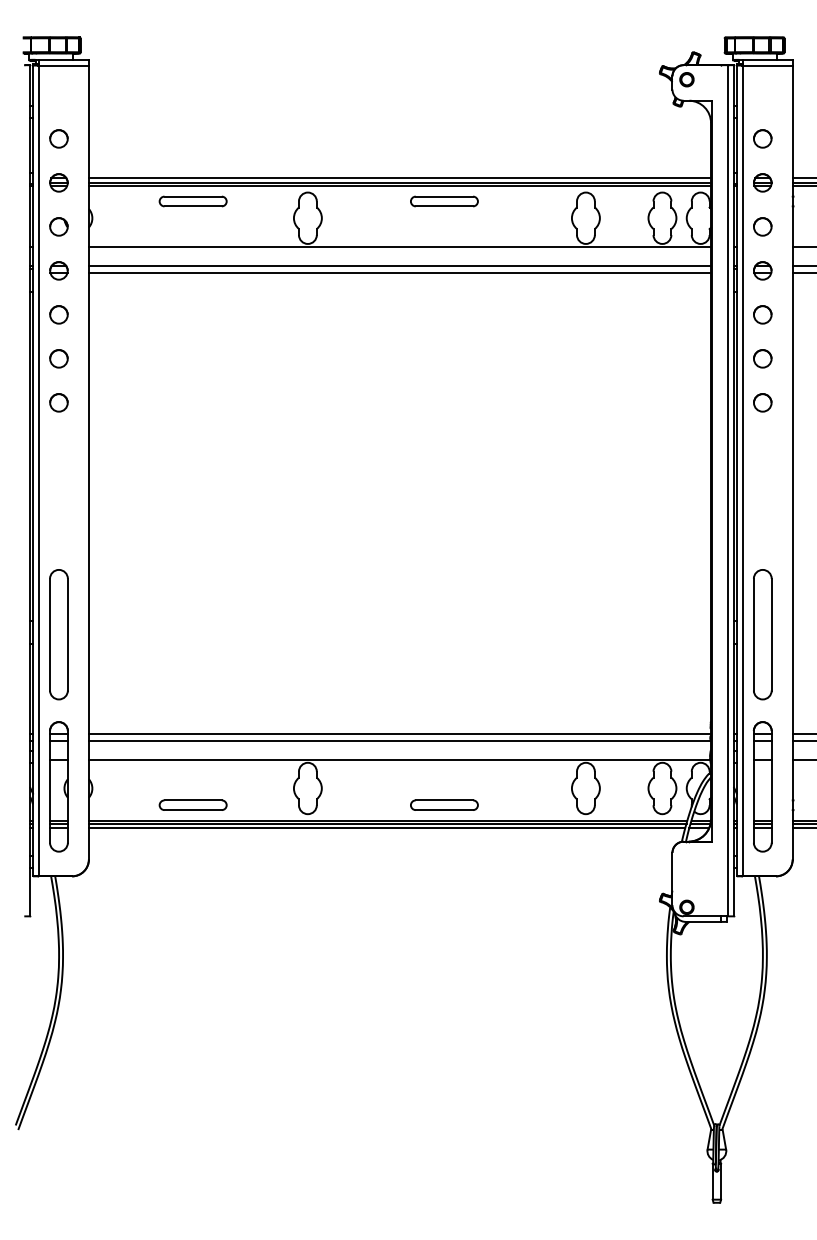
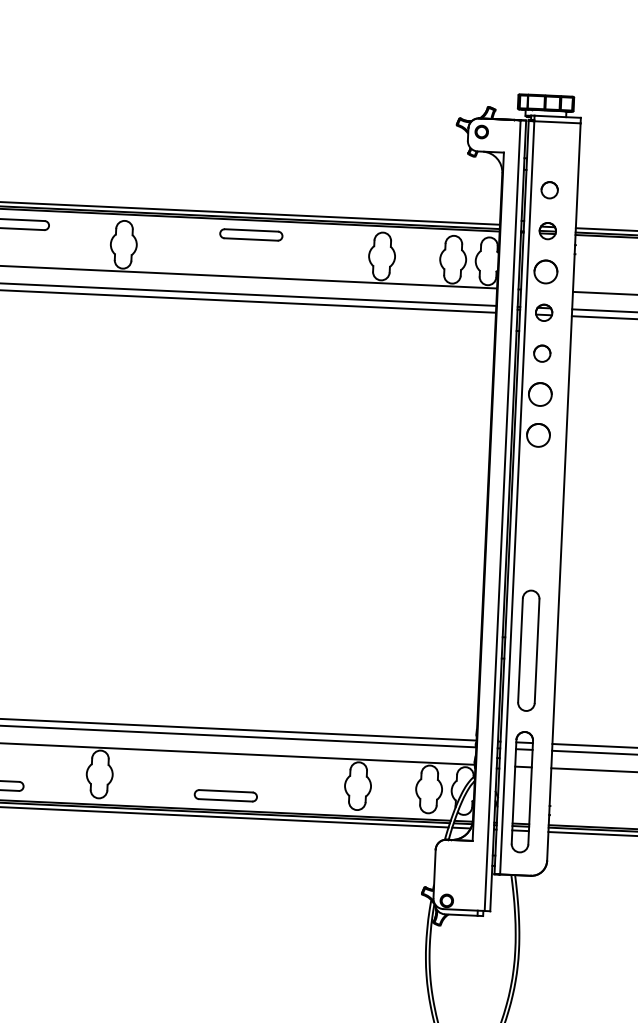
circle: (762, 226) -> (545, 271), size x1.4
circle: (762, 358) -> (540, 394), size x1.4
circle: (762, 402) -> (538, 435), size x1.4

